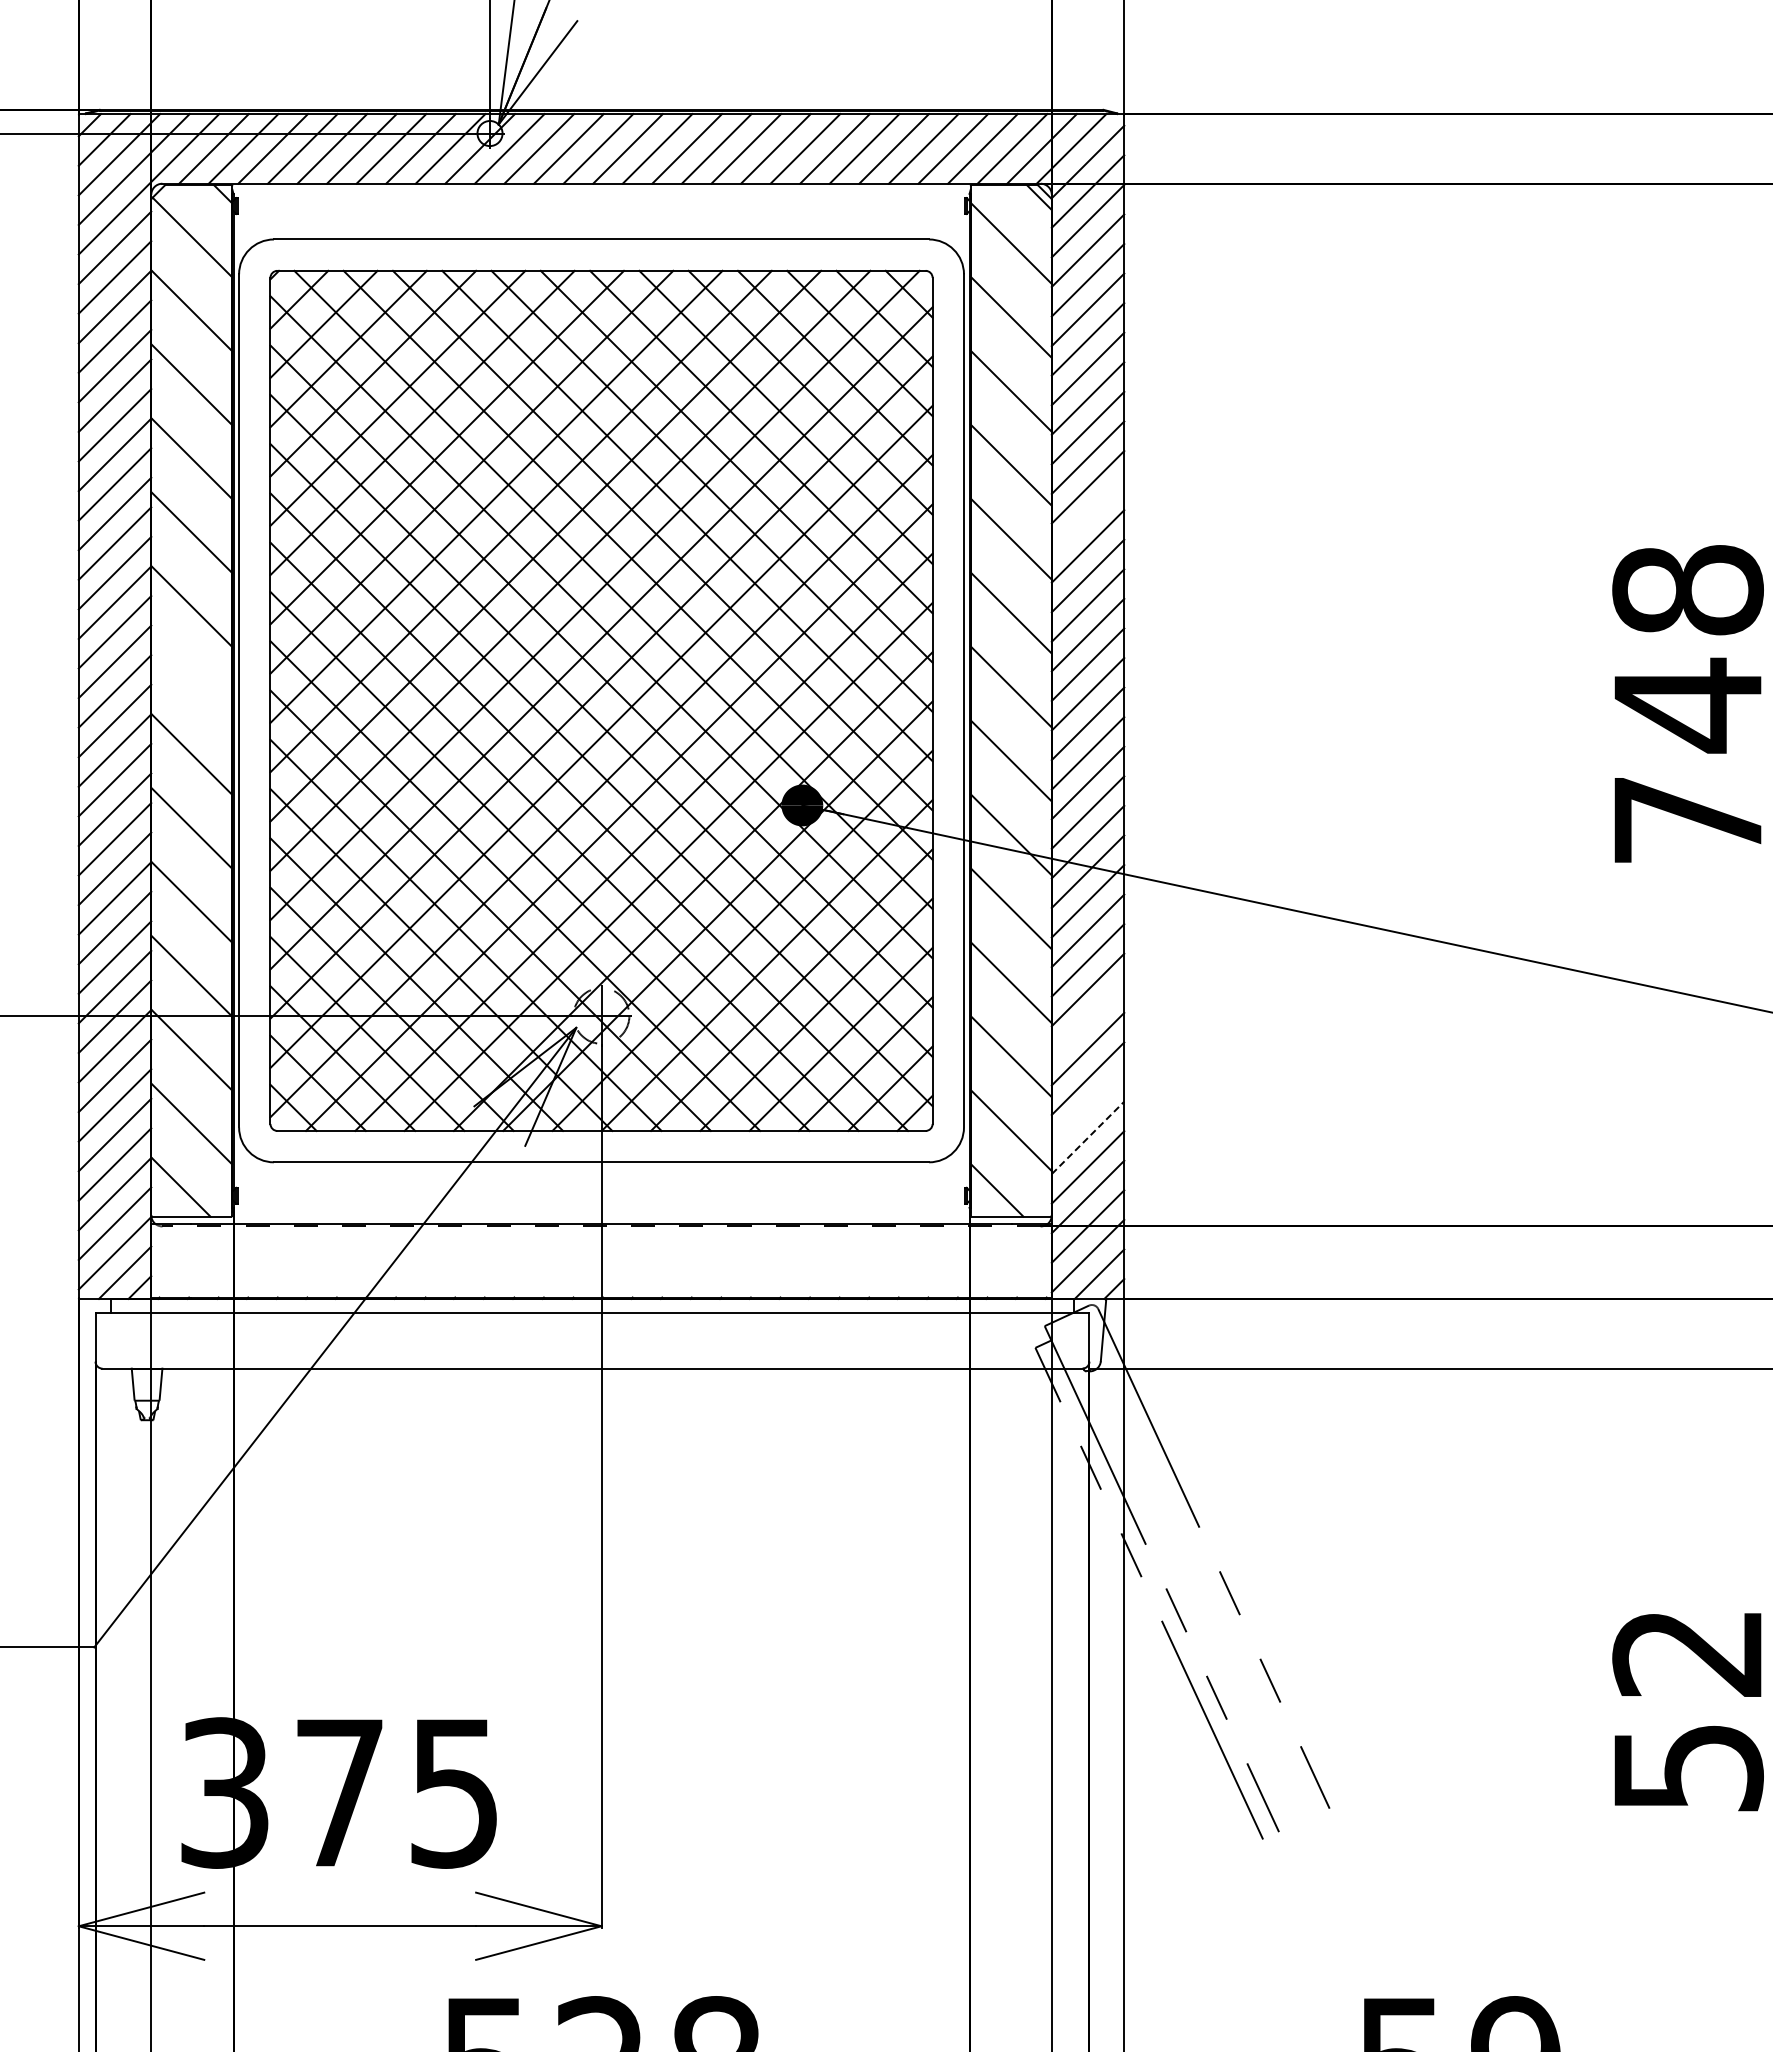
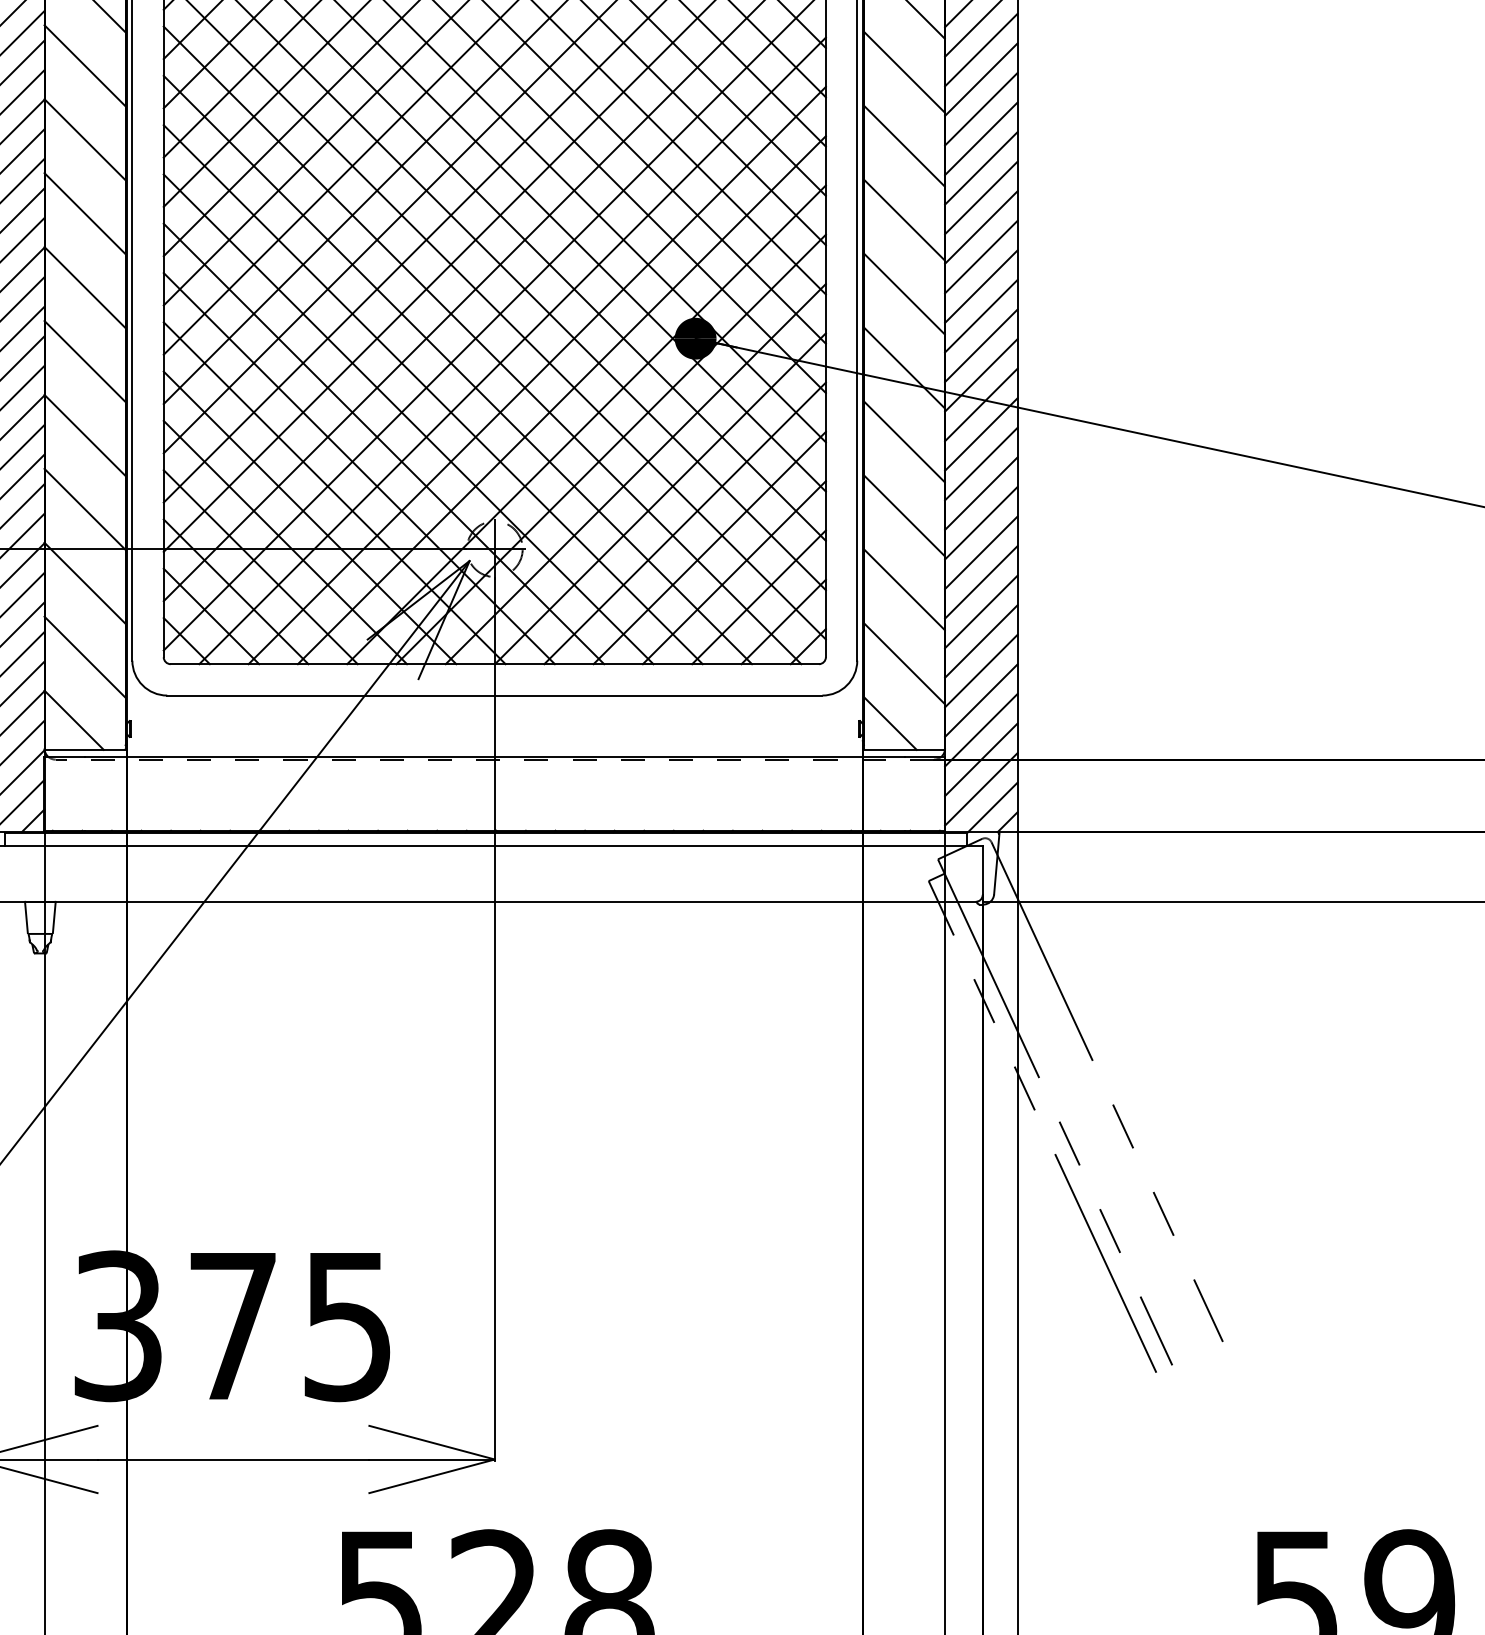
line: (1087, 516) -> (980, 49), added
line: (191, 680) -> (84, 213), added
line: (1087, 1019) -> (980, 552), added
line: (1087, 1108) -> (980, 641), added
line: (1088, 1137) -> (981, 670), dashed -> solid

